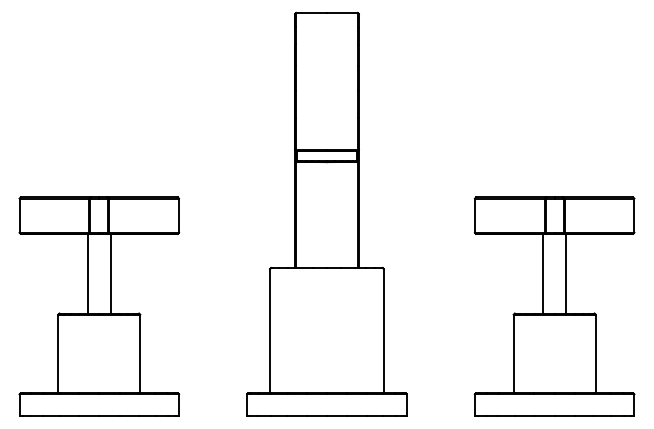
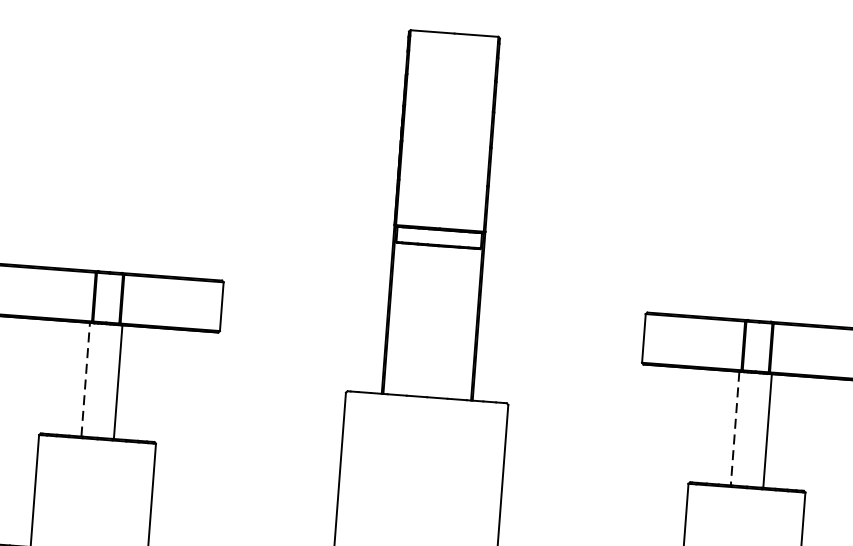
line: (87, 273) -> (85, 379), solid -> dashed
line: (543, 273) -> (735, 428), solid -> dashed

